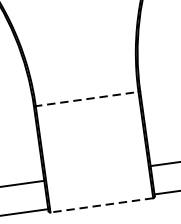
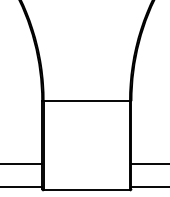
line: (86, 99) -> (86, 101), dashed -> solid
line: (101, 205) -> (86, 190), dashed -> solid

